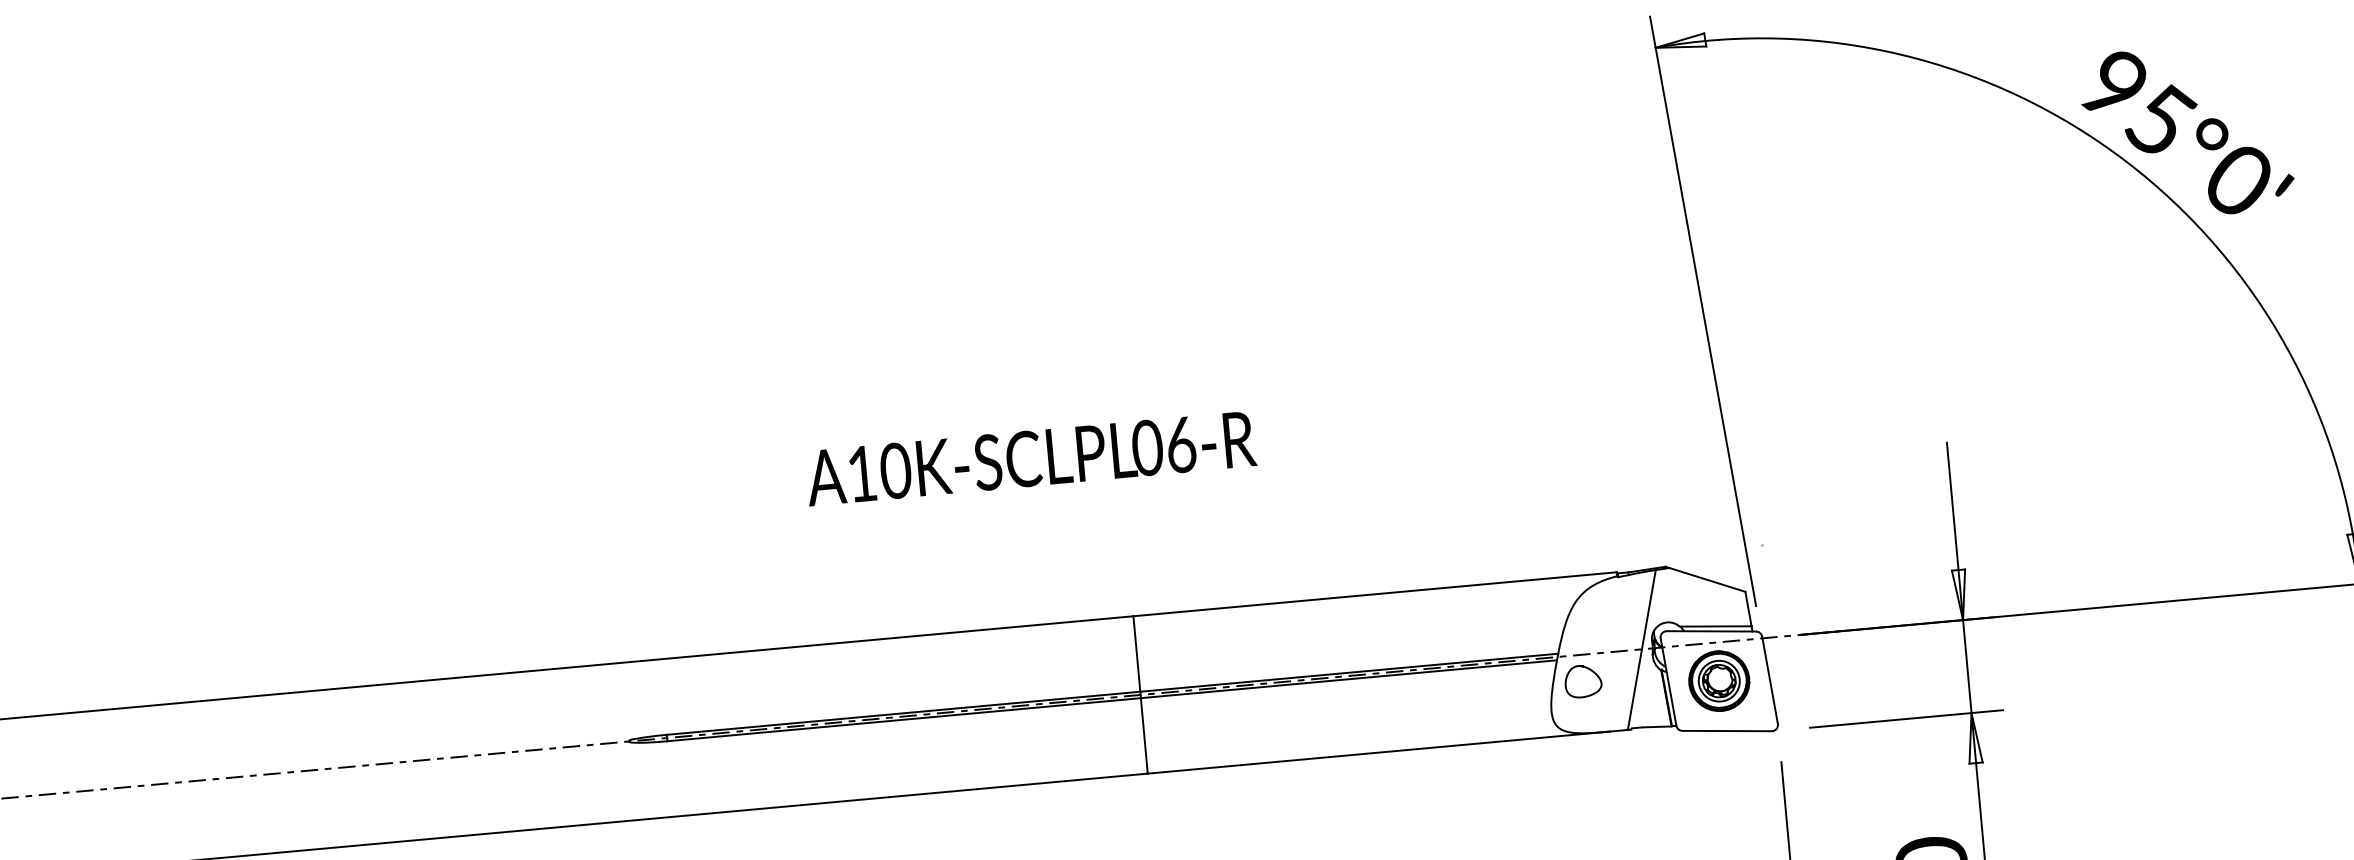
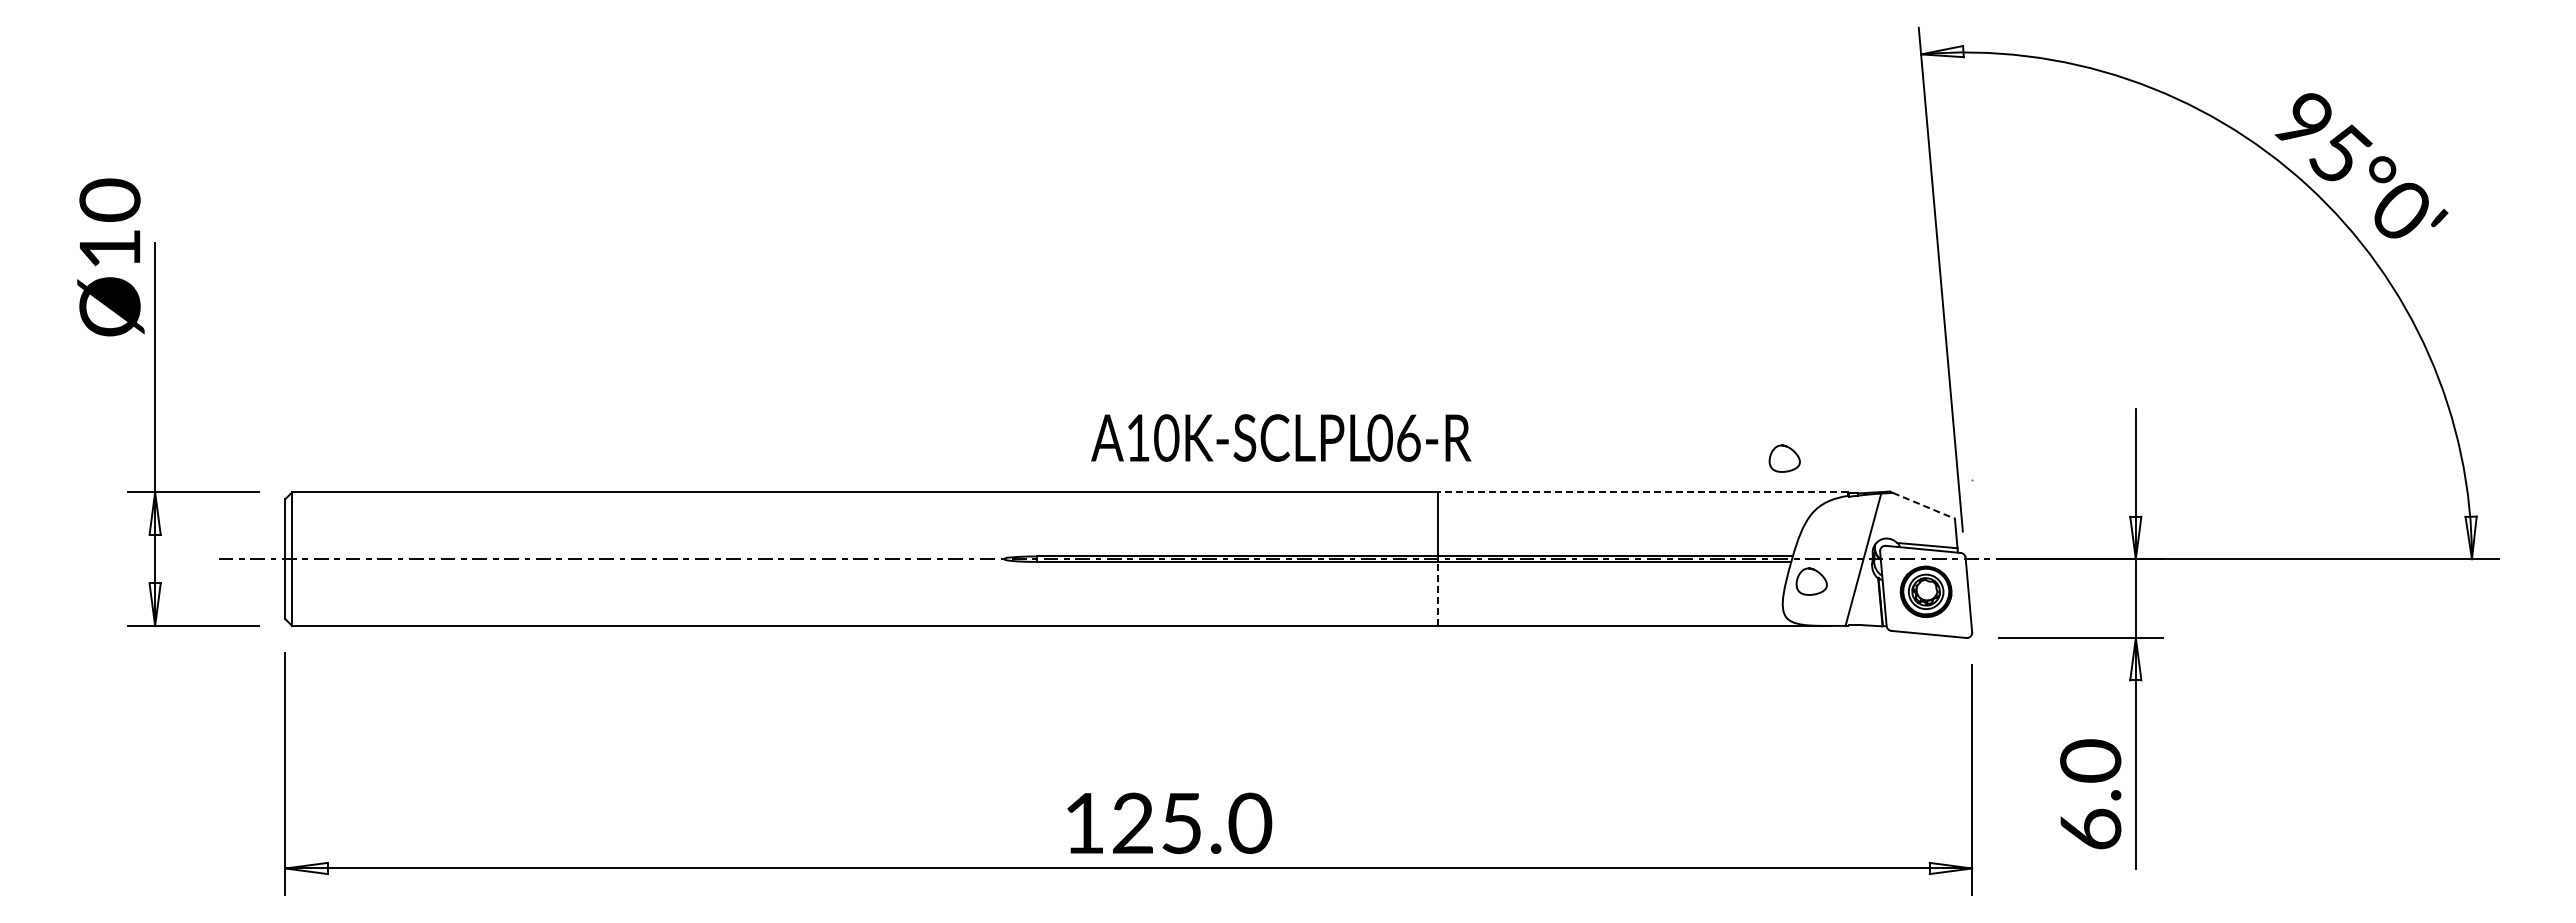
text: (1031, 457) -> (1281, 437), moved
curve: (1545, 528) -> (1791, 450), added
line: (1706, 579) -> (1923, 505), solid -> dashed
line: (1375, 594) -> (1643, 492), solid -> dashed
line: (1144, 735) -> (1438, 593), solid -> dashed

